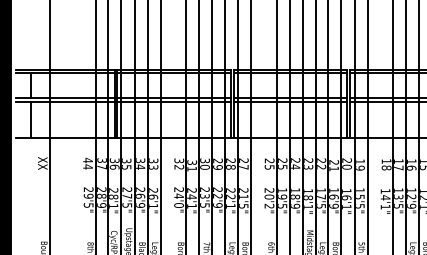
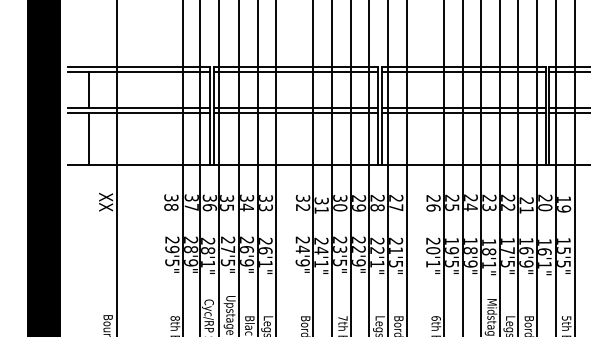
text: (87, 163) -> (170, 202), 44 -> 38
text: (269, 167) -> (433, 208), 25 -> 26
text: (178, 205) -> (301, 262), 24'0" -> 24'9"
text: (269, 205) -> (433, 262), 20'2" -> 20'1"

